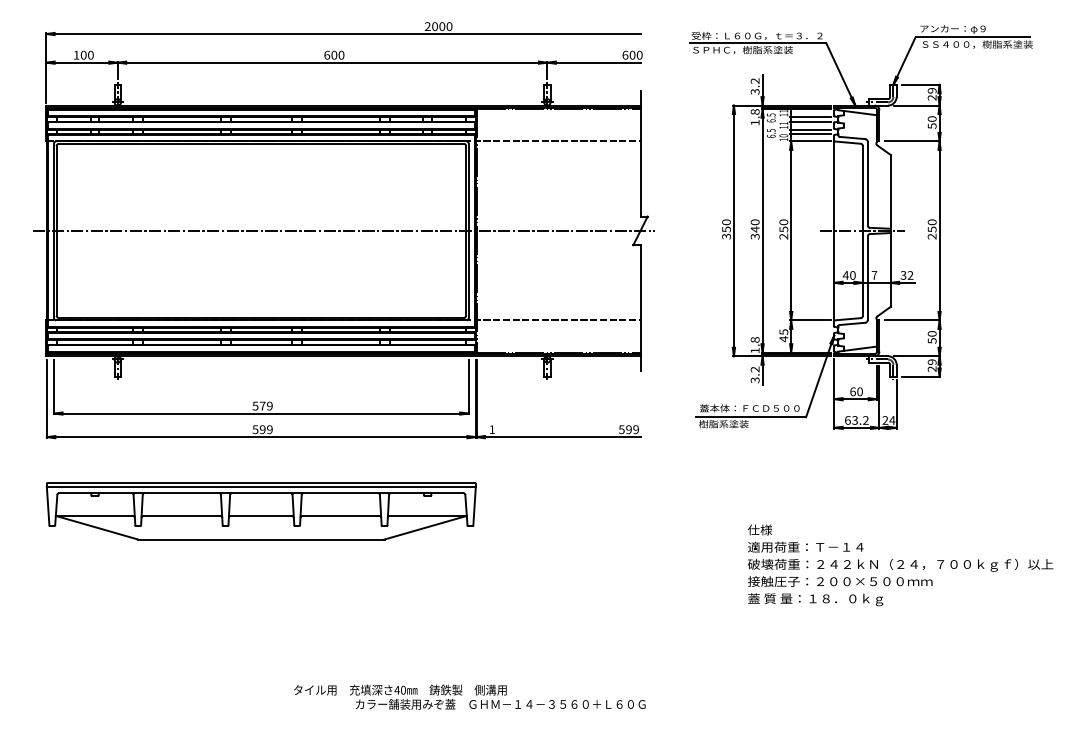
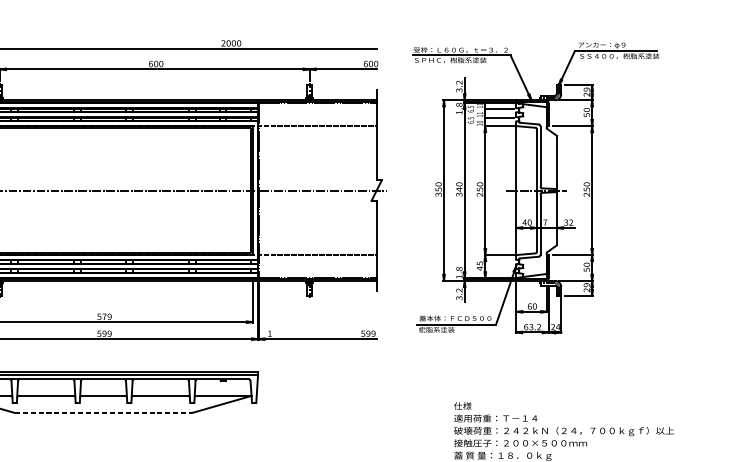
line: (810, 121) -> (499, 111), removed
line: (810, 134) -> (499, 121), removed
line: (261, 539) -> (103, 412), solid -> dashed

